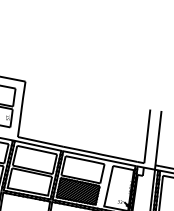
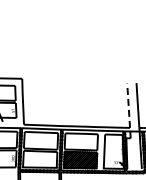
line: (147, 136) -> (128, 105), solid -> dashed

